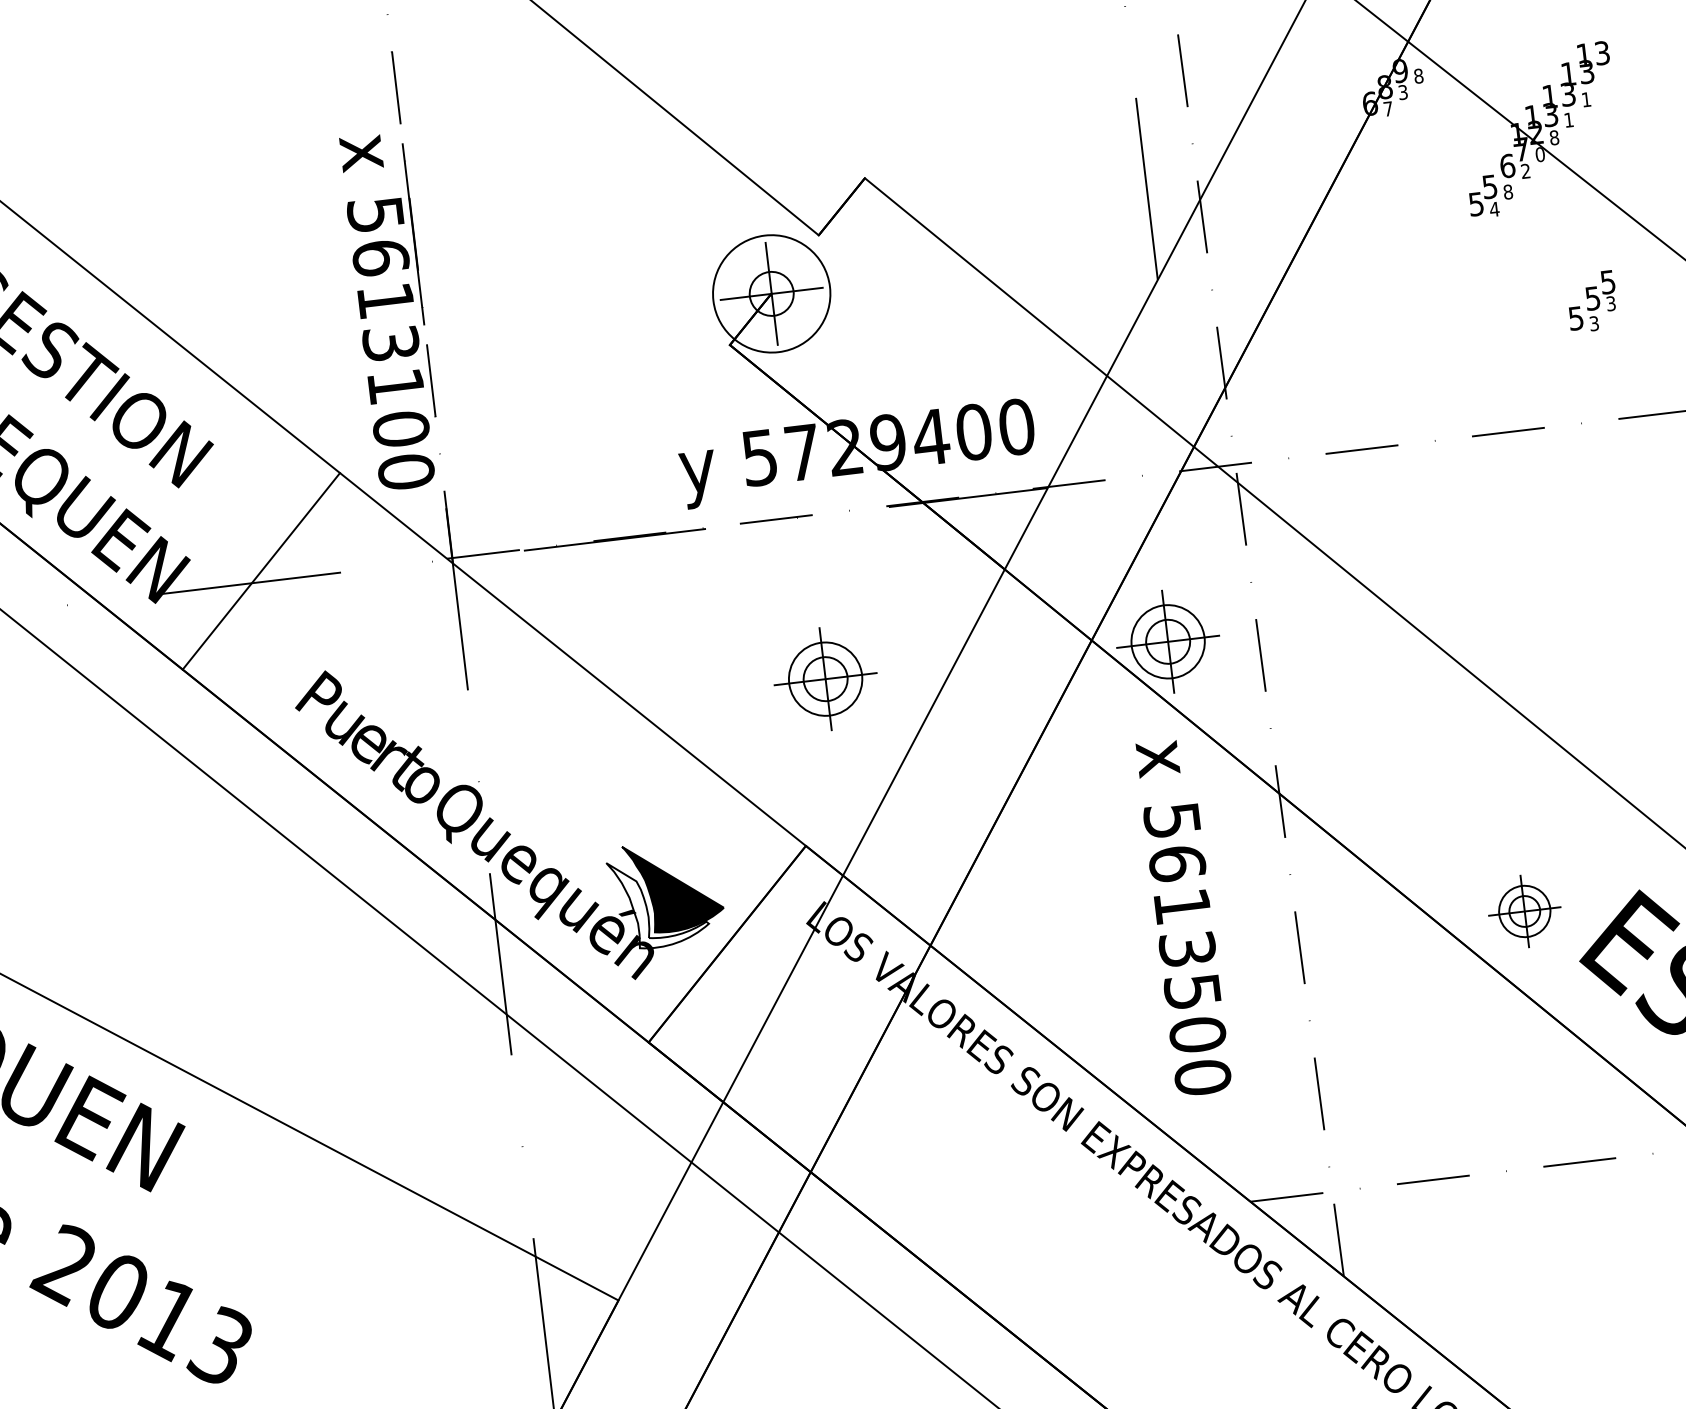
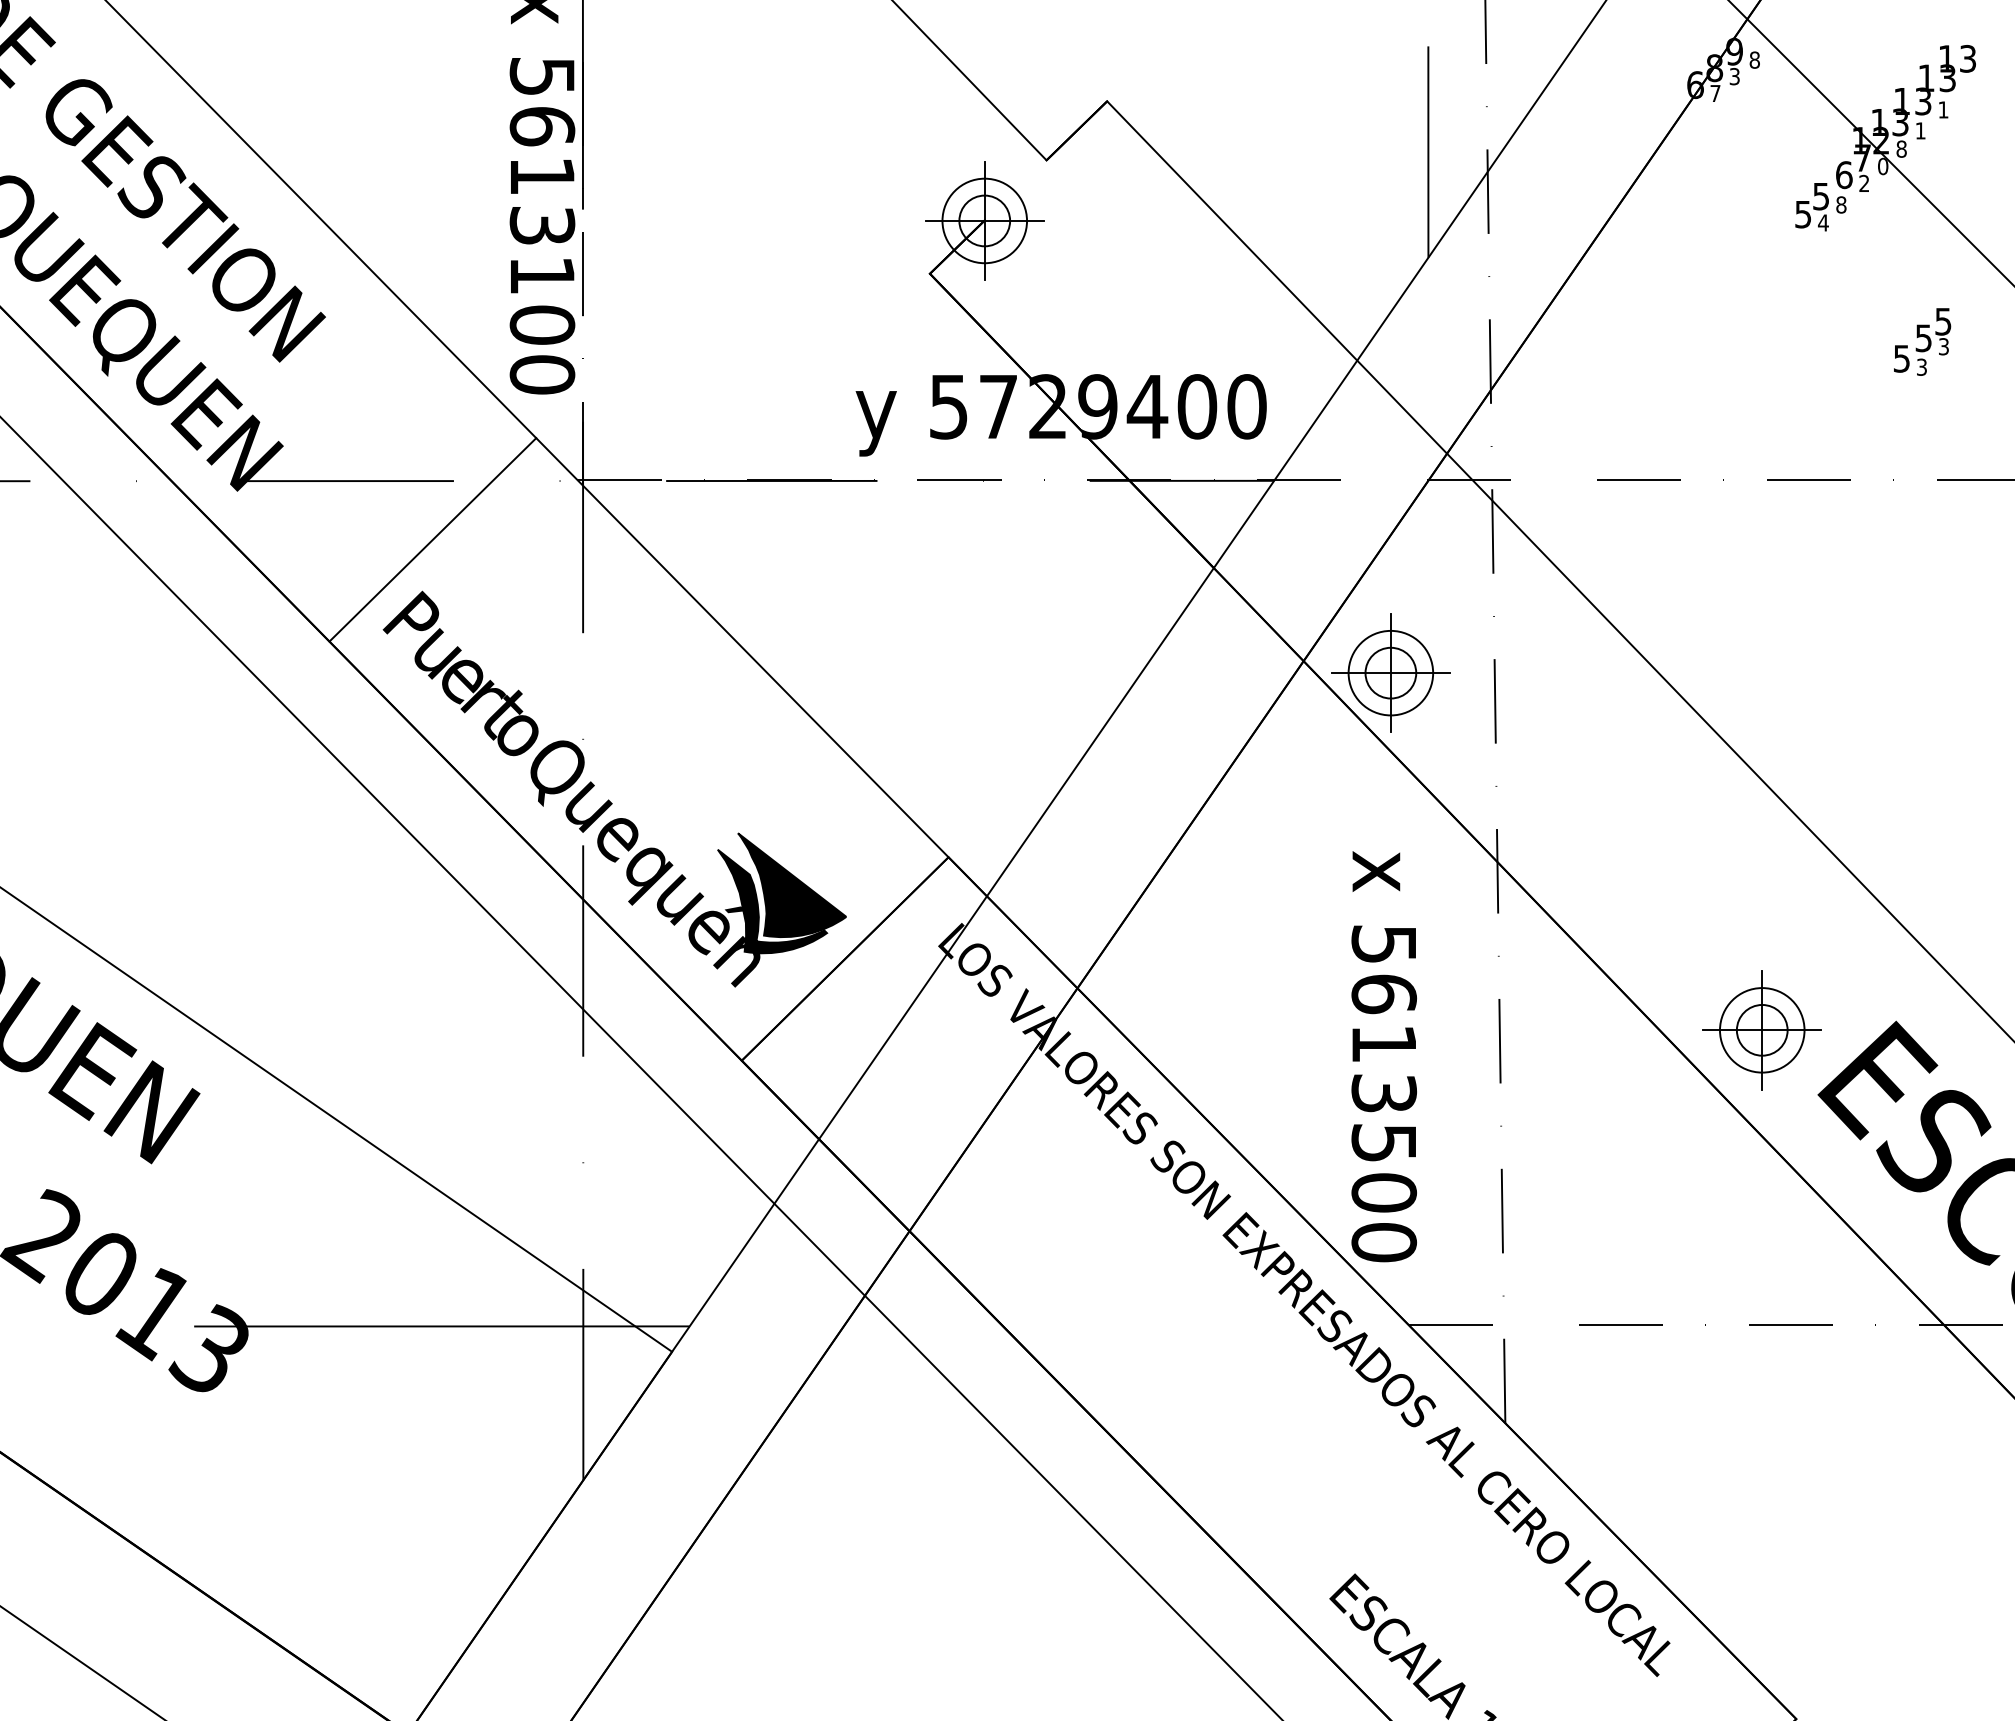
circle: (771, 293) -> (984, 220), size x0.62
line: (260, 571) -> (432, 539), moved
part: (825, 678) -> (993, 668), removed
fill: (658, 902) -> (772, 901), added
part: (1524, 911) -> (1761, 1030), size x1.43
text: (1183, 917) -> (1383, 1056), moved
line: (417, 1302) -> (441, 1326), added

